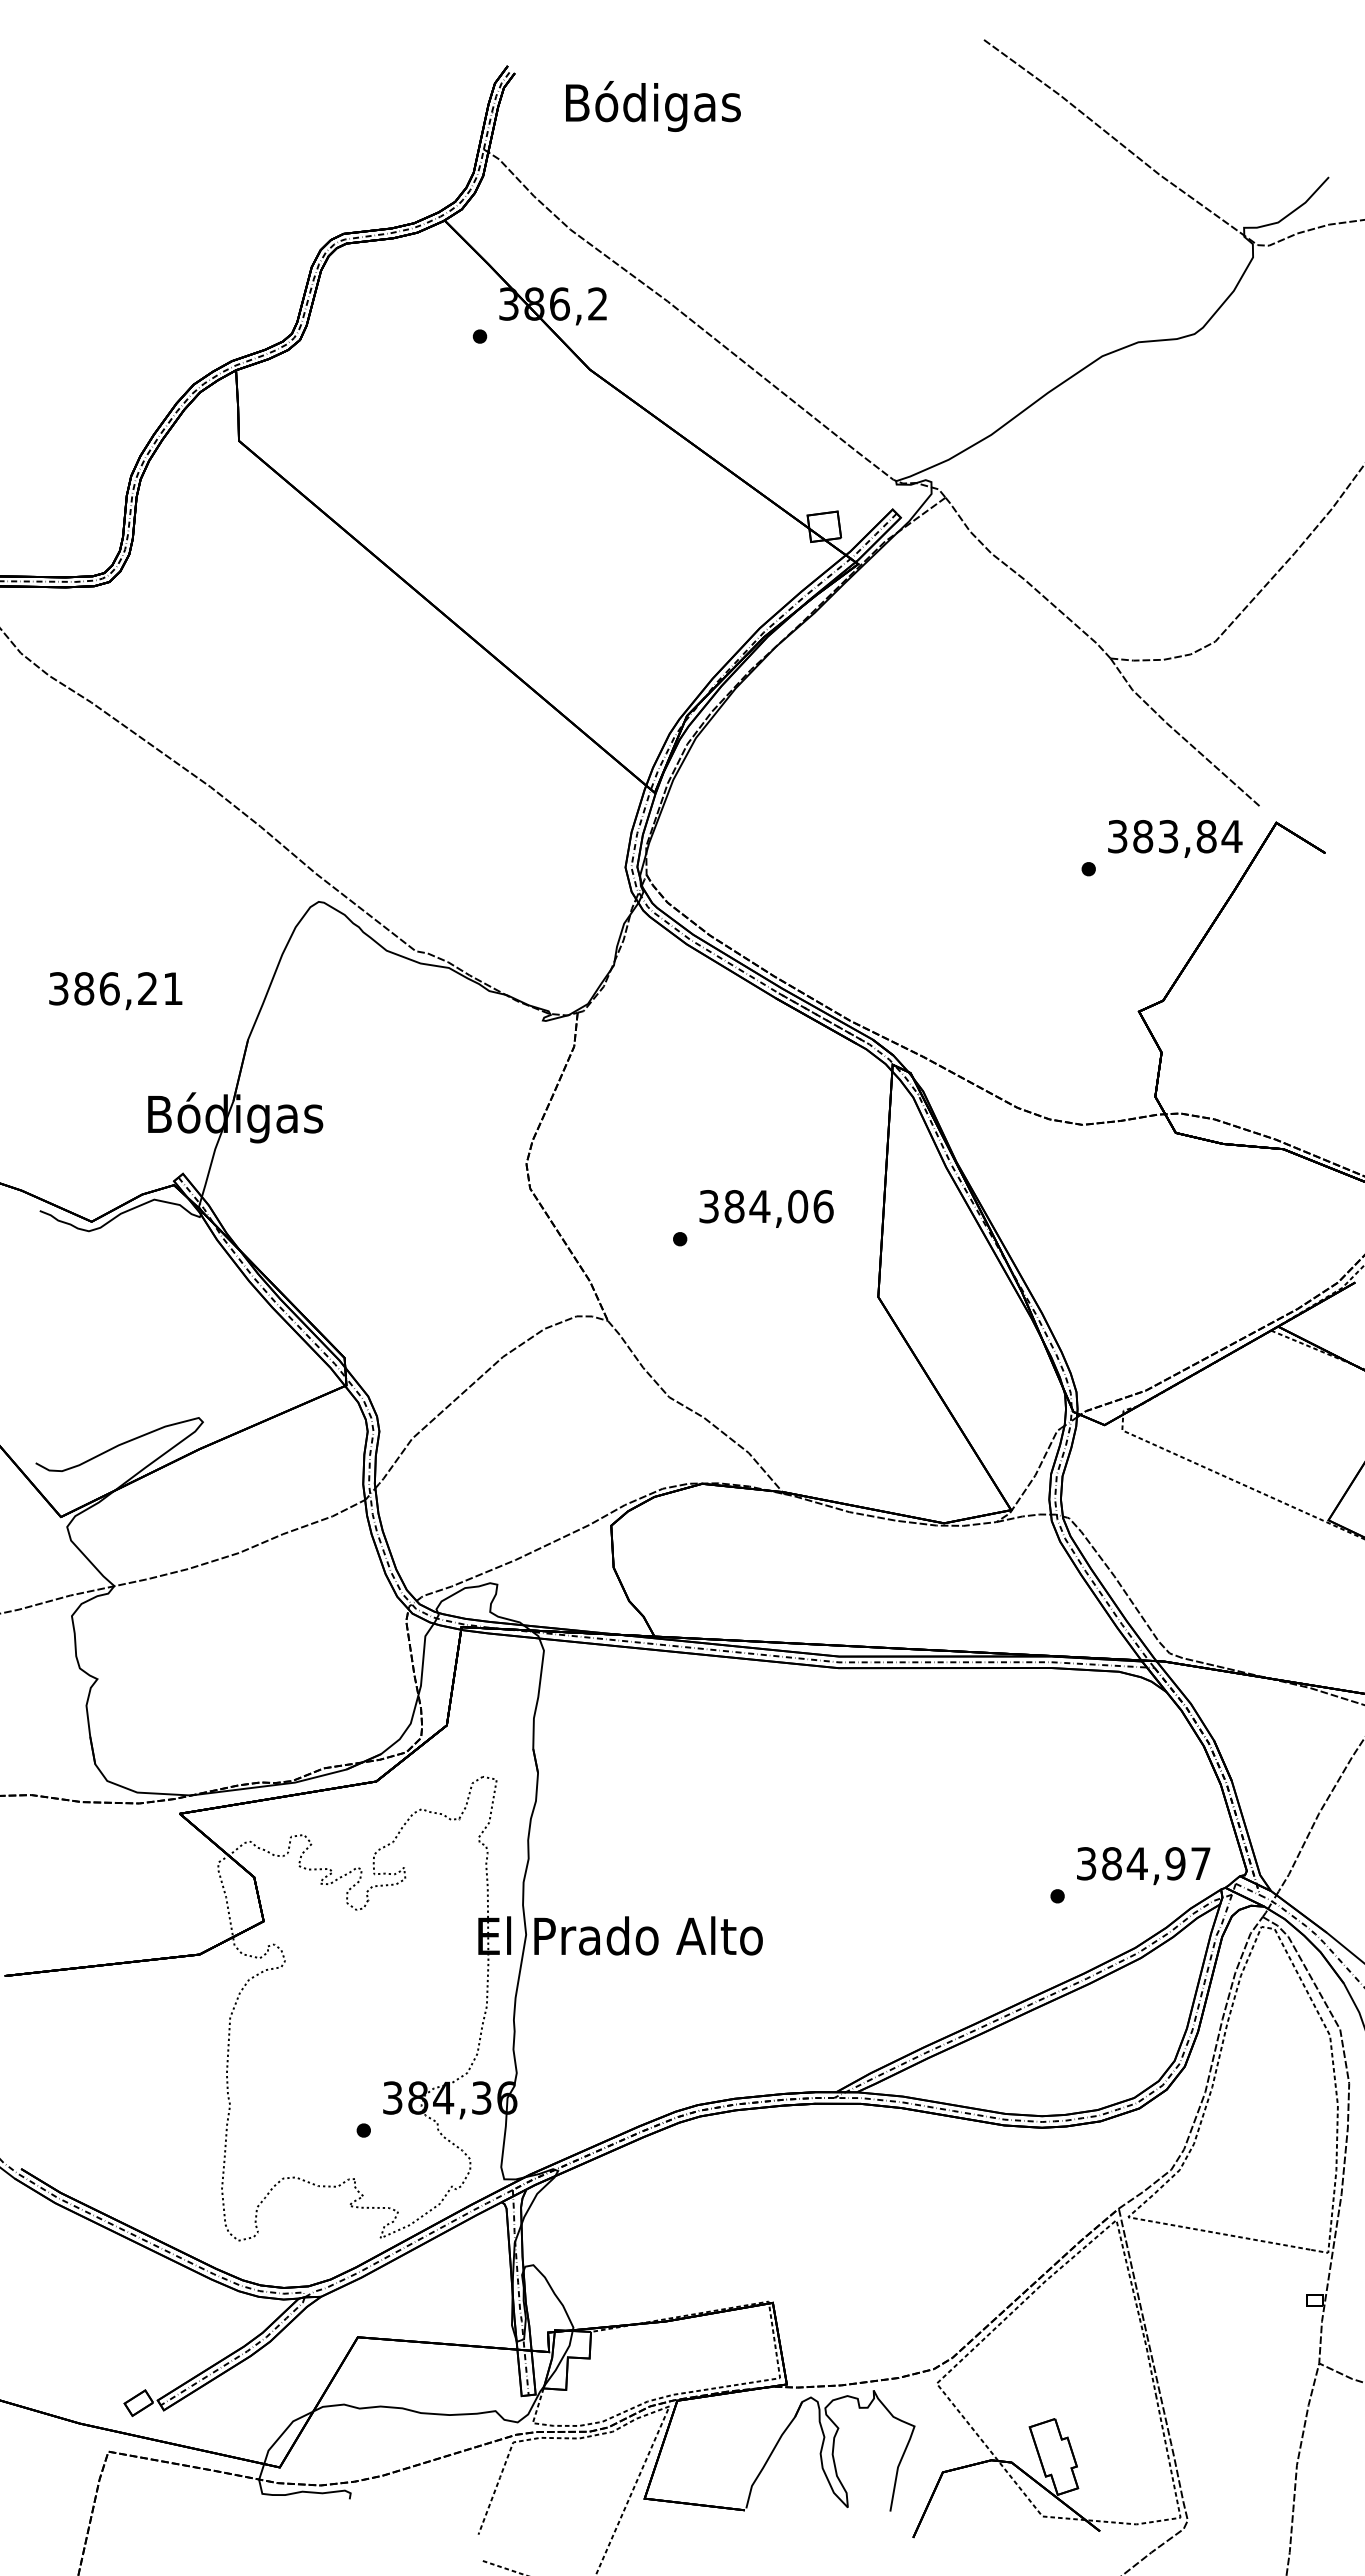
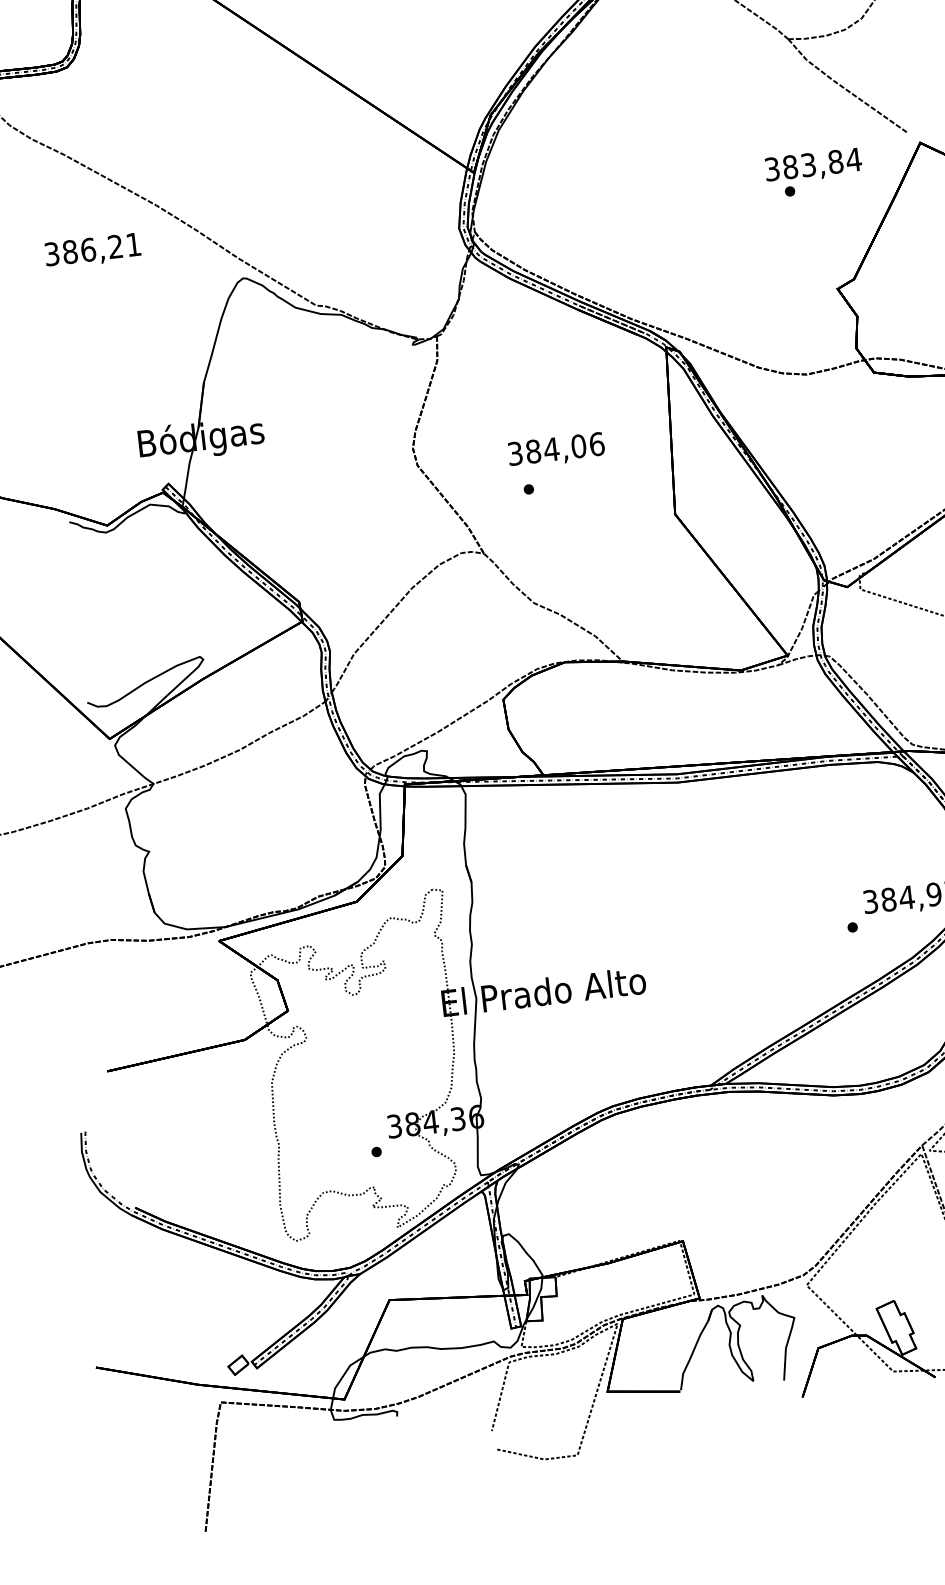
text: (1175, 838) -> (813, 165), moved
text: (115, 991) -> (92, 251), moved
text: (766, 1208) -> (556, 450), moved

